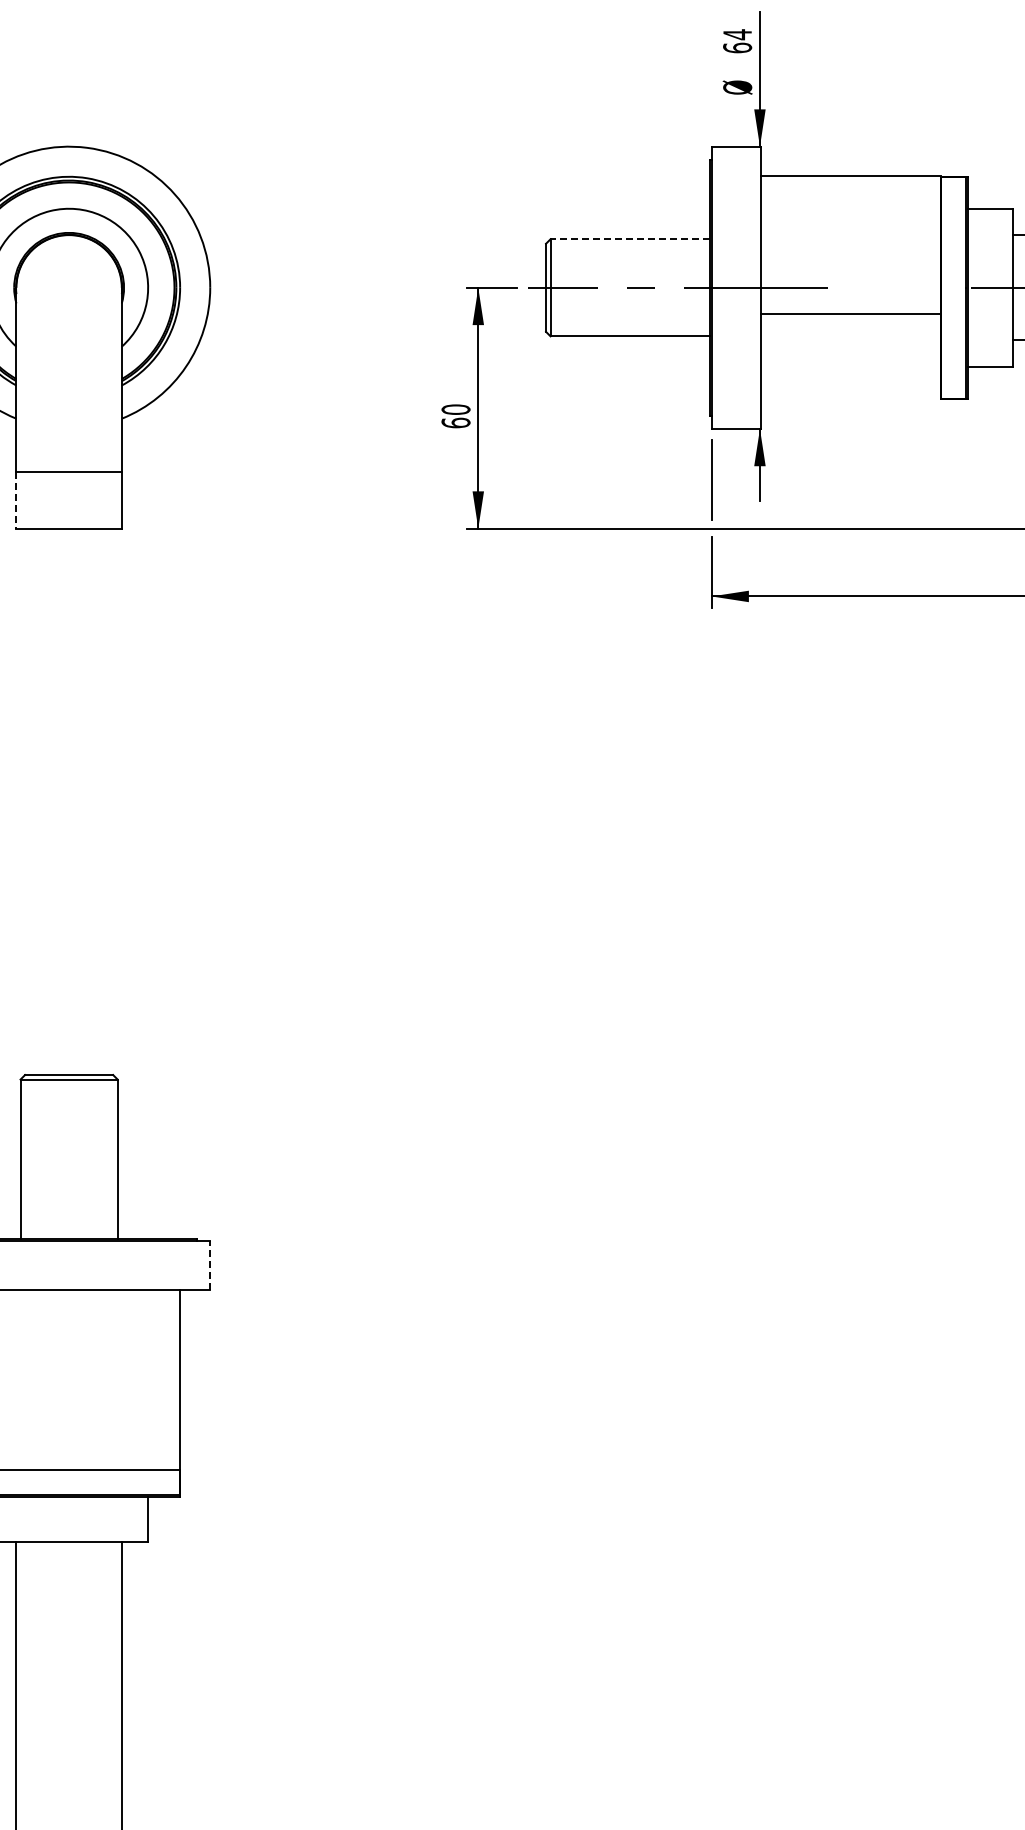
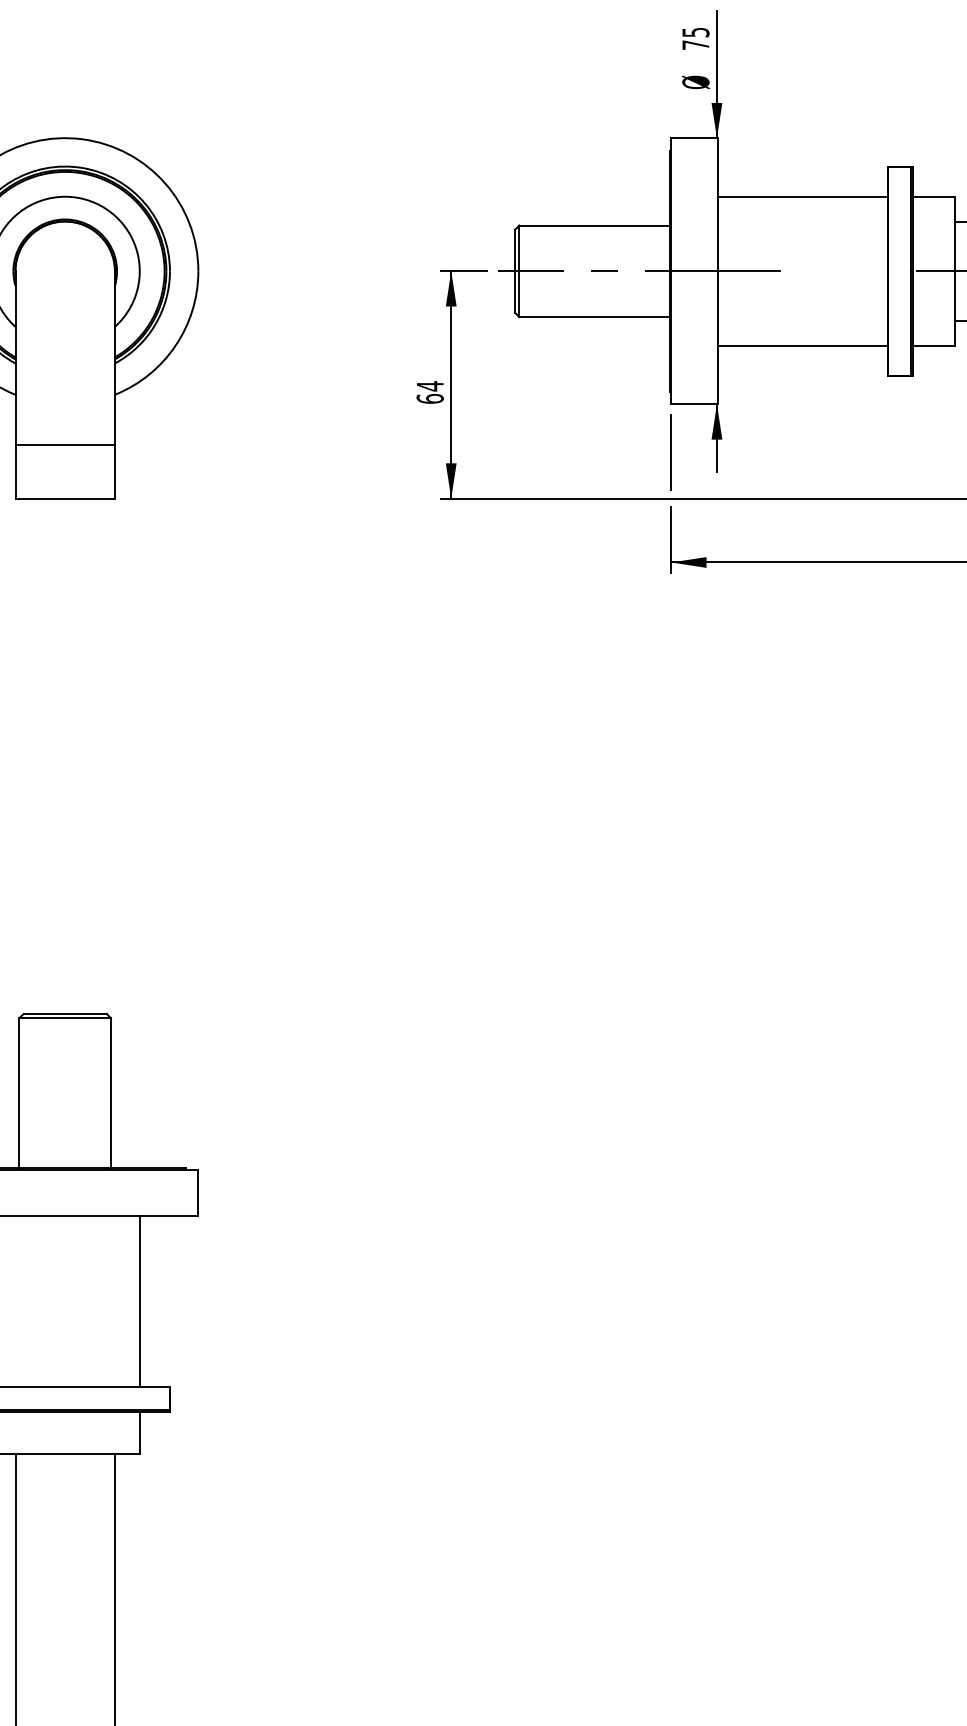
text: (737, 41) -> (695, 38), 64 -> 75
line: (850, 175) -> (802, 196), moved
line: (630, 239) -> (594, 225), dashed -> solid
line: (850, 313) -> (802, 345), moved
text: (455, 409) -> (429, 386), 60 -> 64
line: (16, 500) -> (15, 471), dashed -> solid
line: (210, 1264) -> (198, 1192), dashed -> solid
line: (180, 1379) -> (140, 1301), moved

